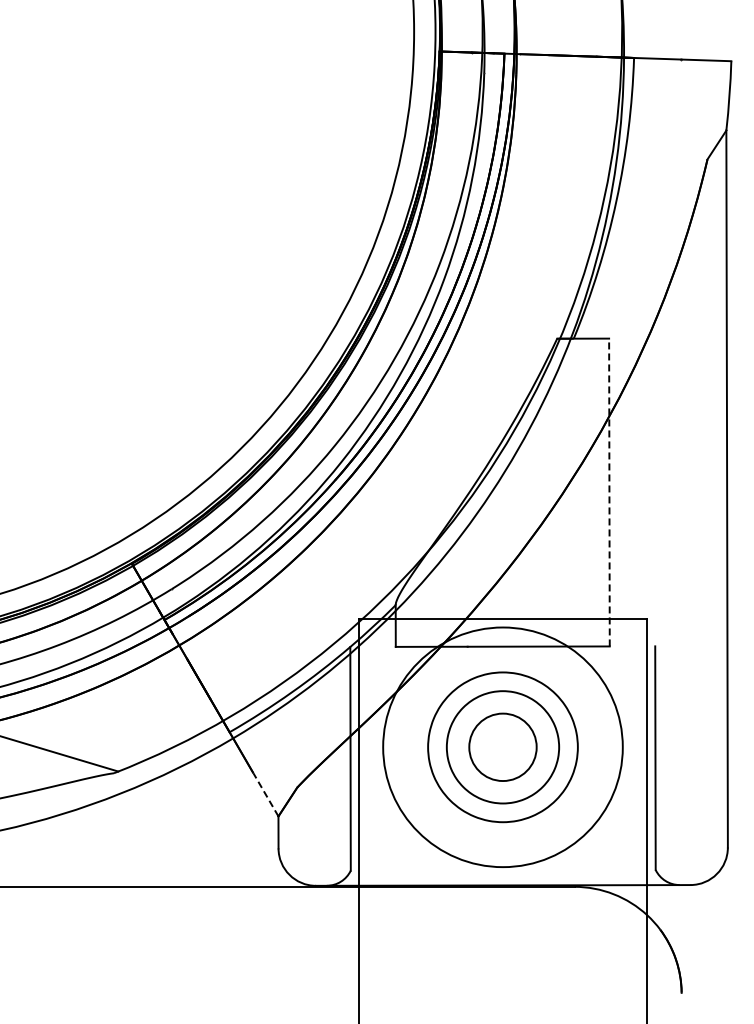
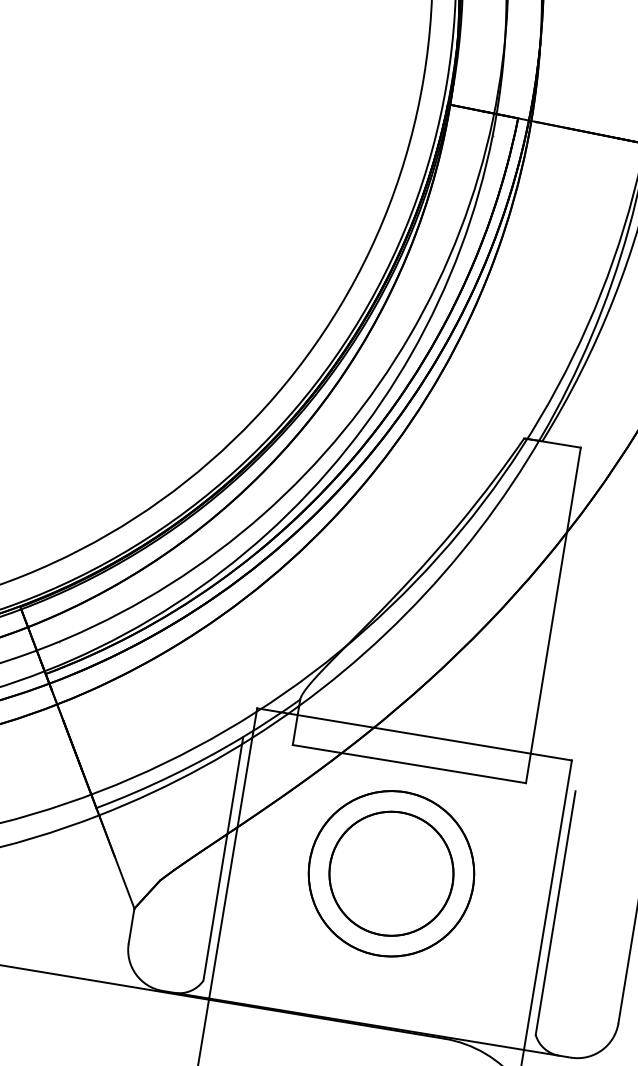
line: (609, 492) -> (553, 615), dashed -> solid
circle: (502, 747) -> (390, 873), size x0.62
circle: (502, 747) -> (390, 873), size x1.67
line: (265, 794) -> (124, 882), dashed -> solid

